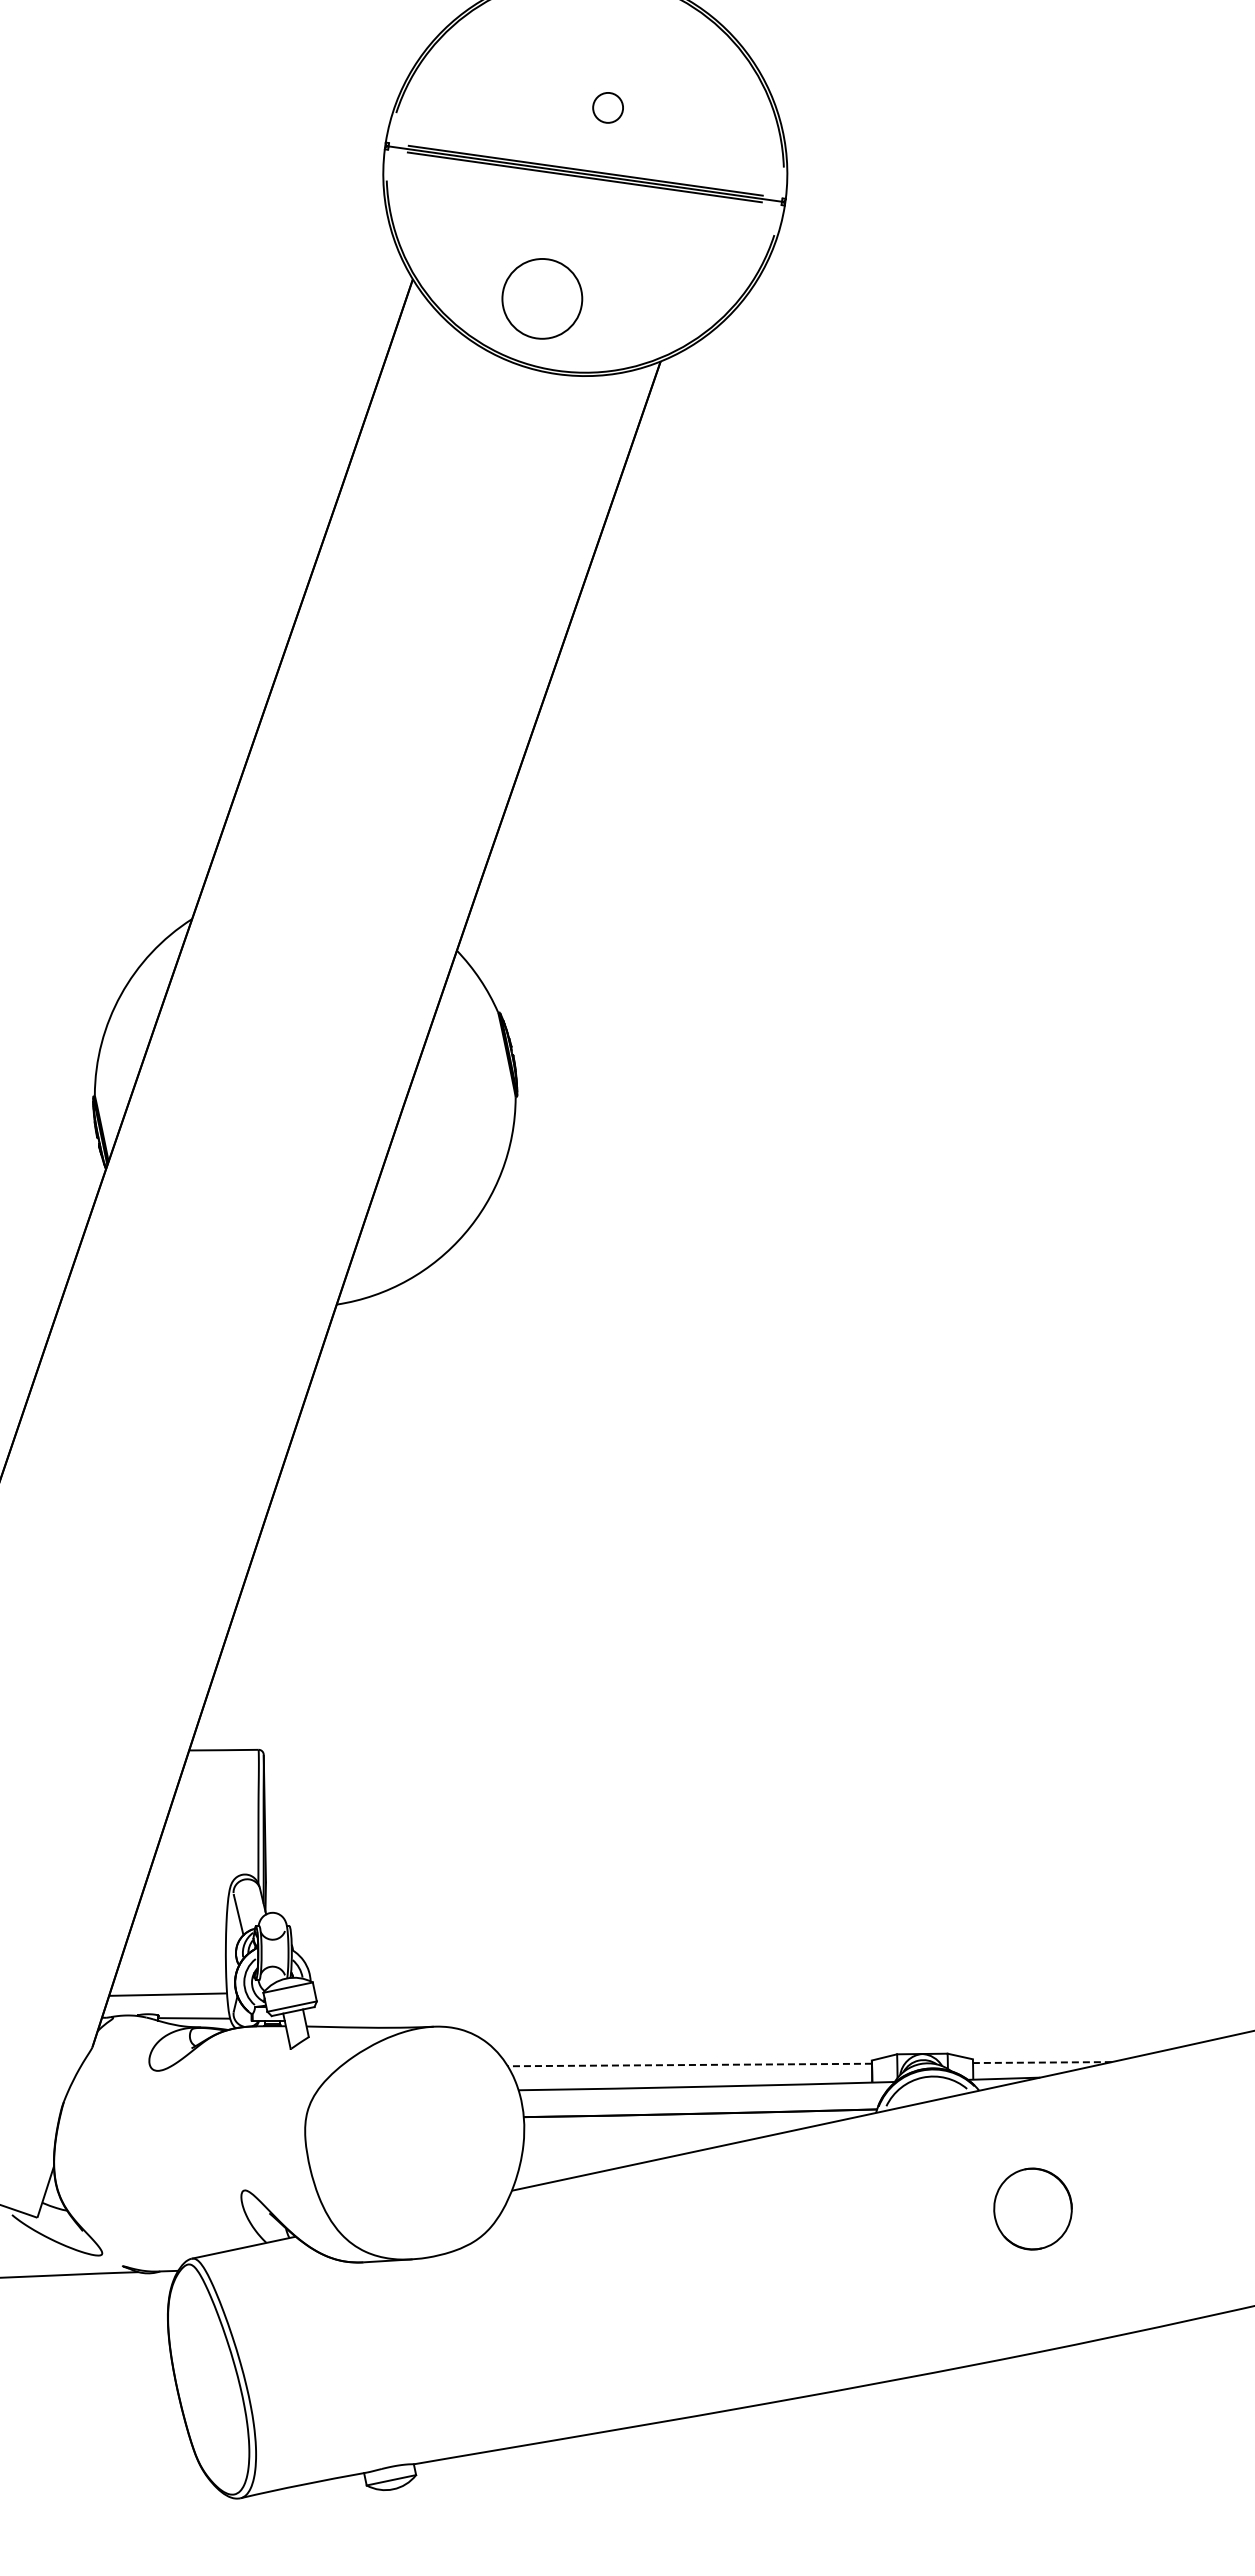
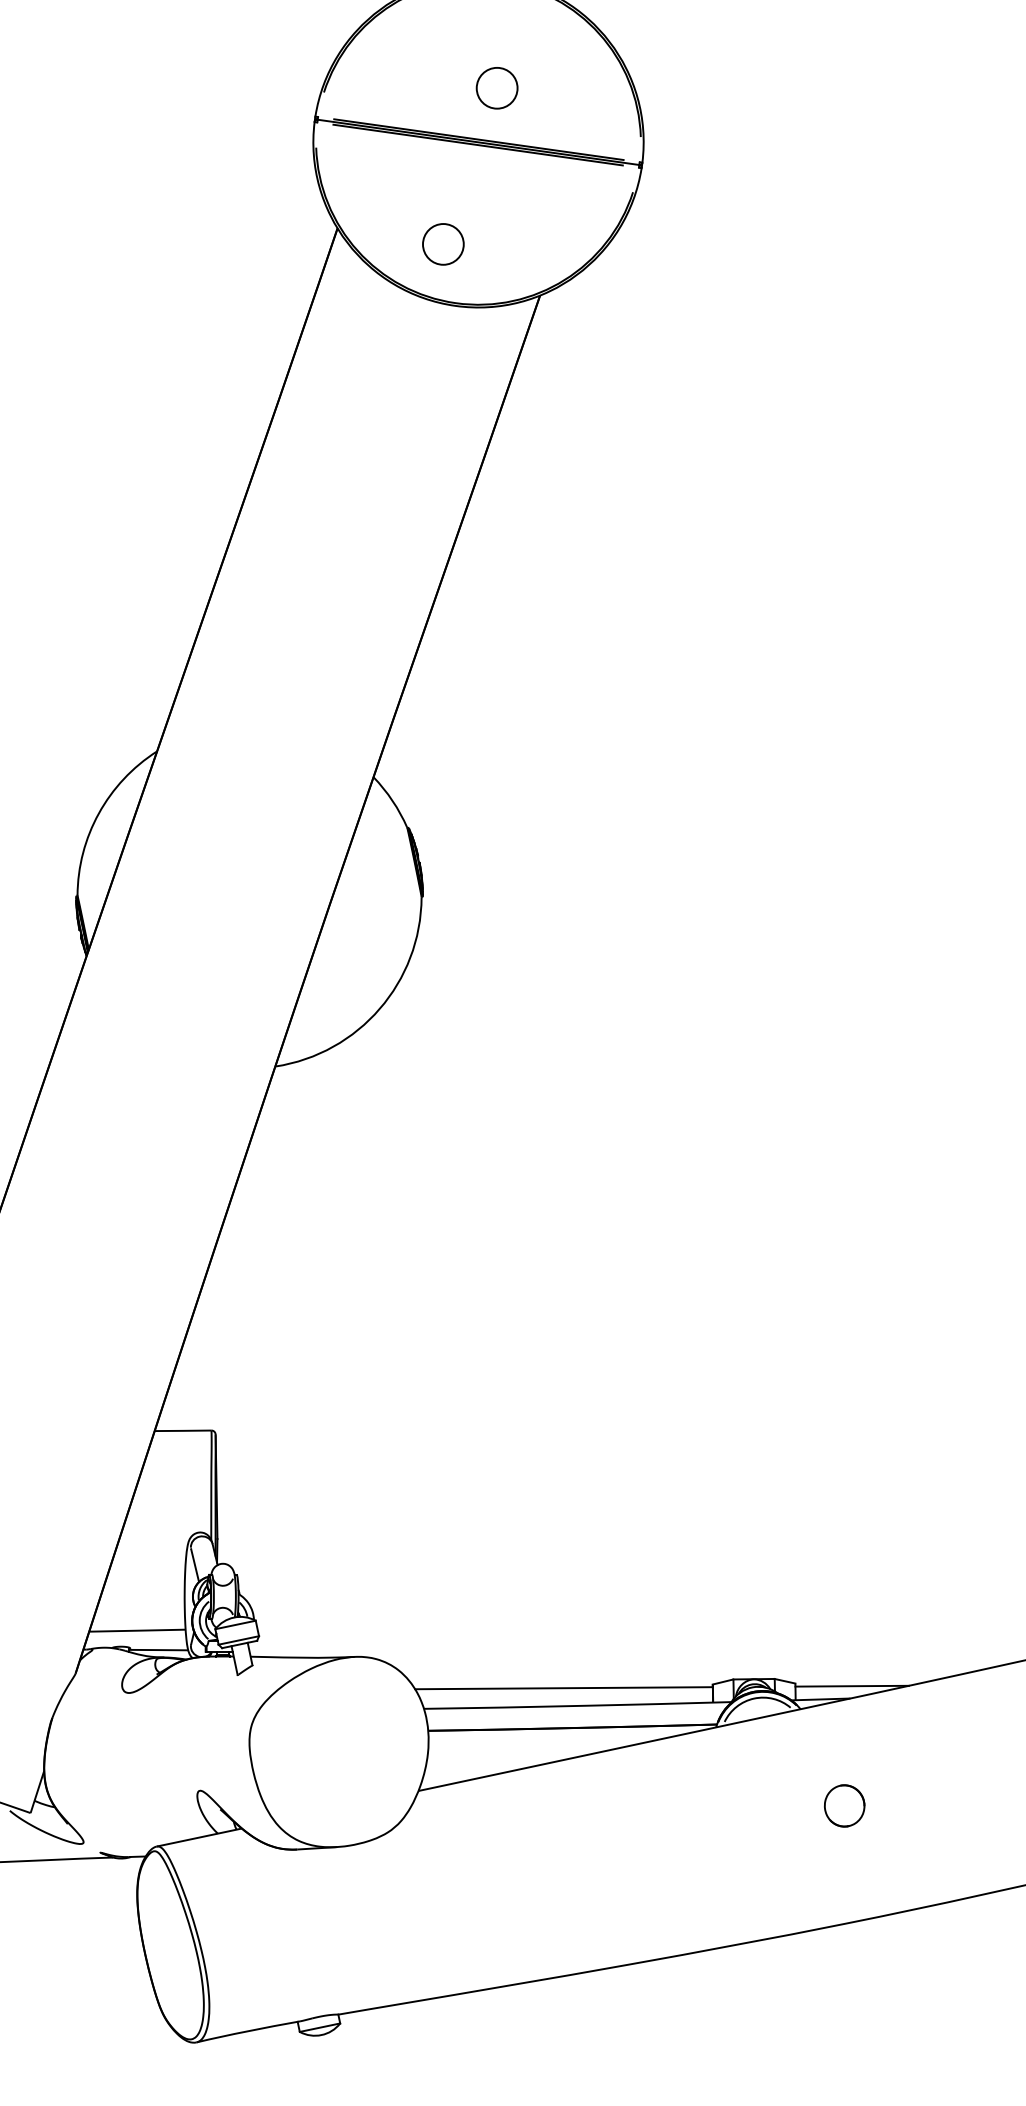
circle: (608, 107) -> (497, 87), size x1.67
circle: (542, 298) -> (443, 244), size x0.62
line: (1041, 2062) -> (851, 1686), dashed -> solid
line: (689, 2065) -> (563, 1688), dashed -> solid
part: (1033, 2208) -> (844, 1805), size x0.62

